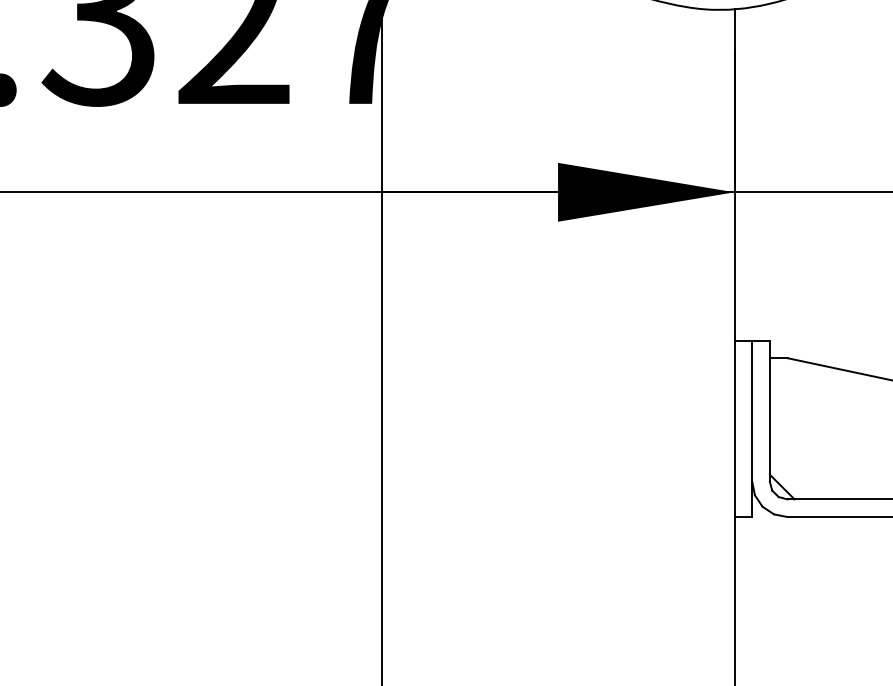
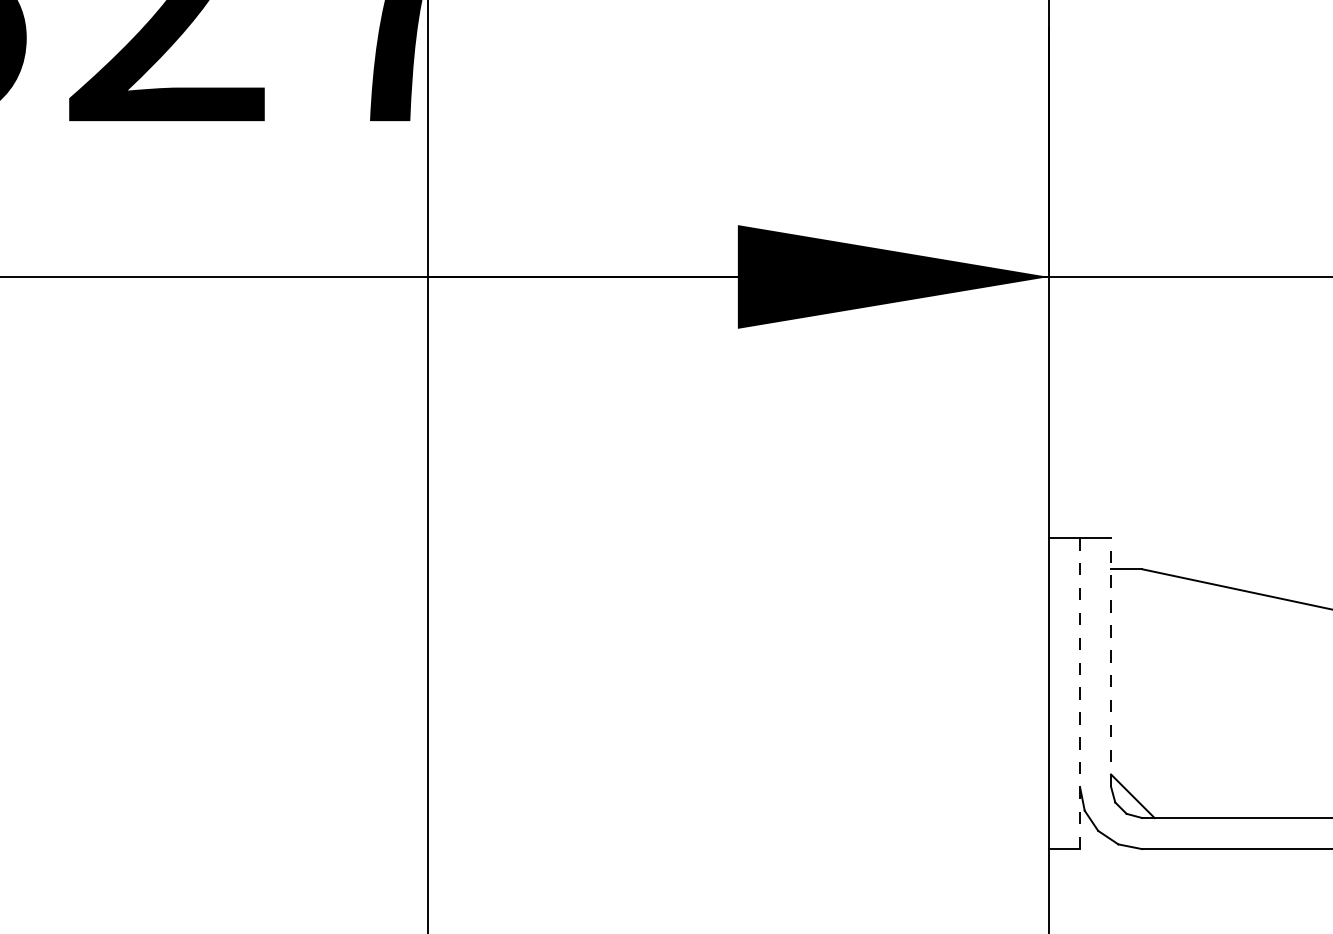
line: (769, 411) -> (1110, 663), solid -> dashed
line: (752, 428) -> (1080, 693), solid -> dashed

